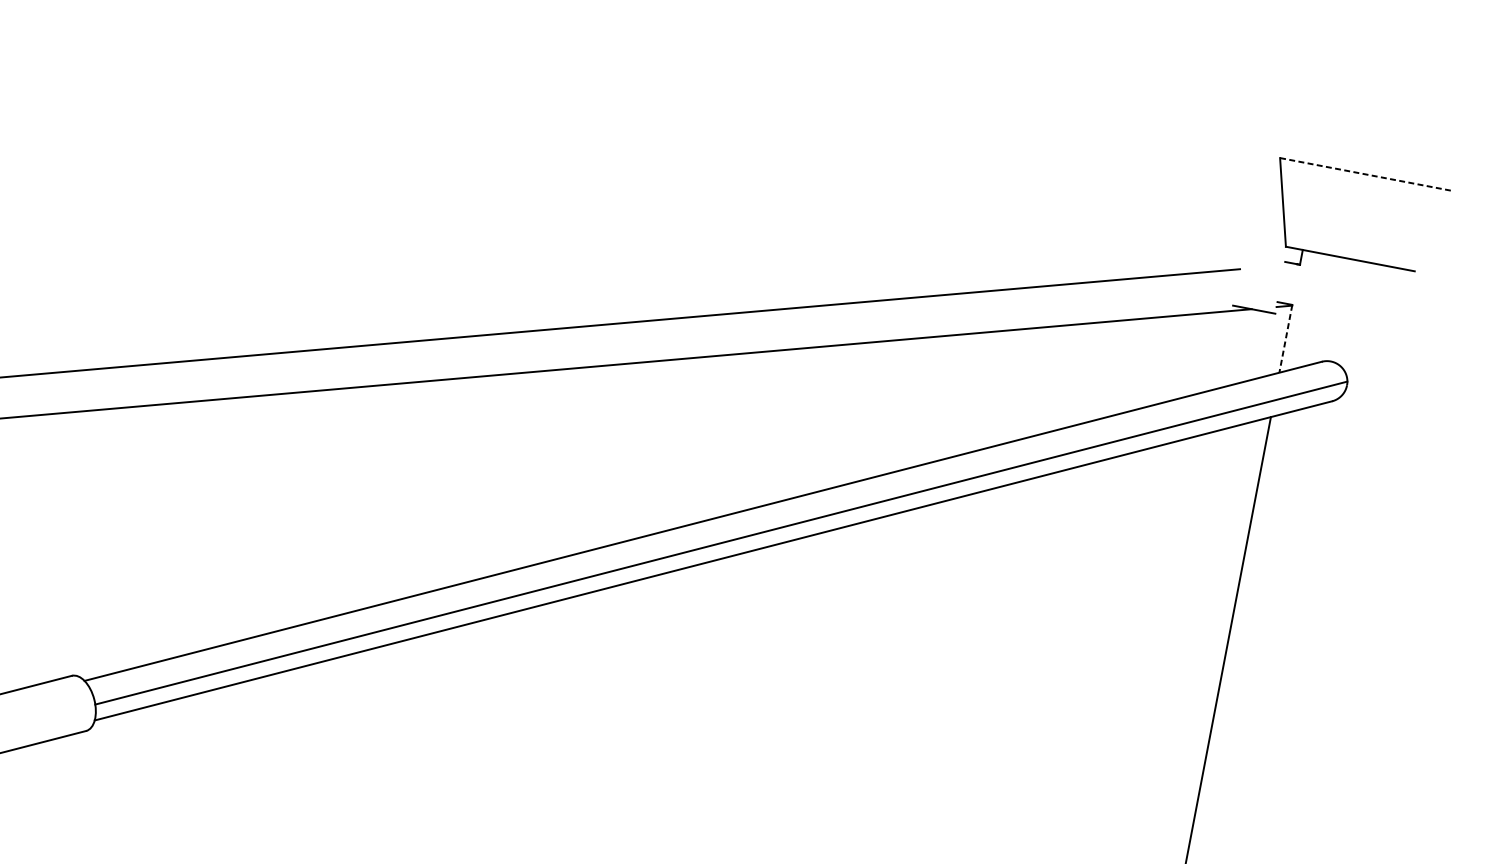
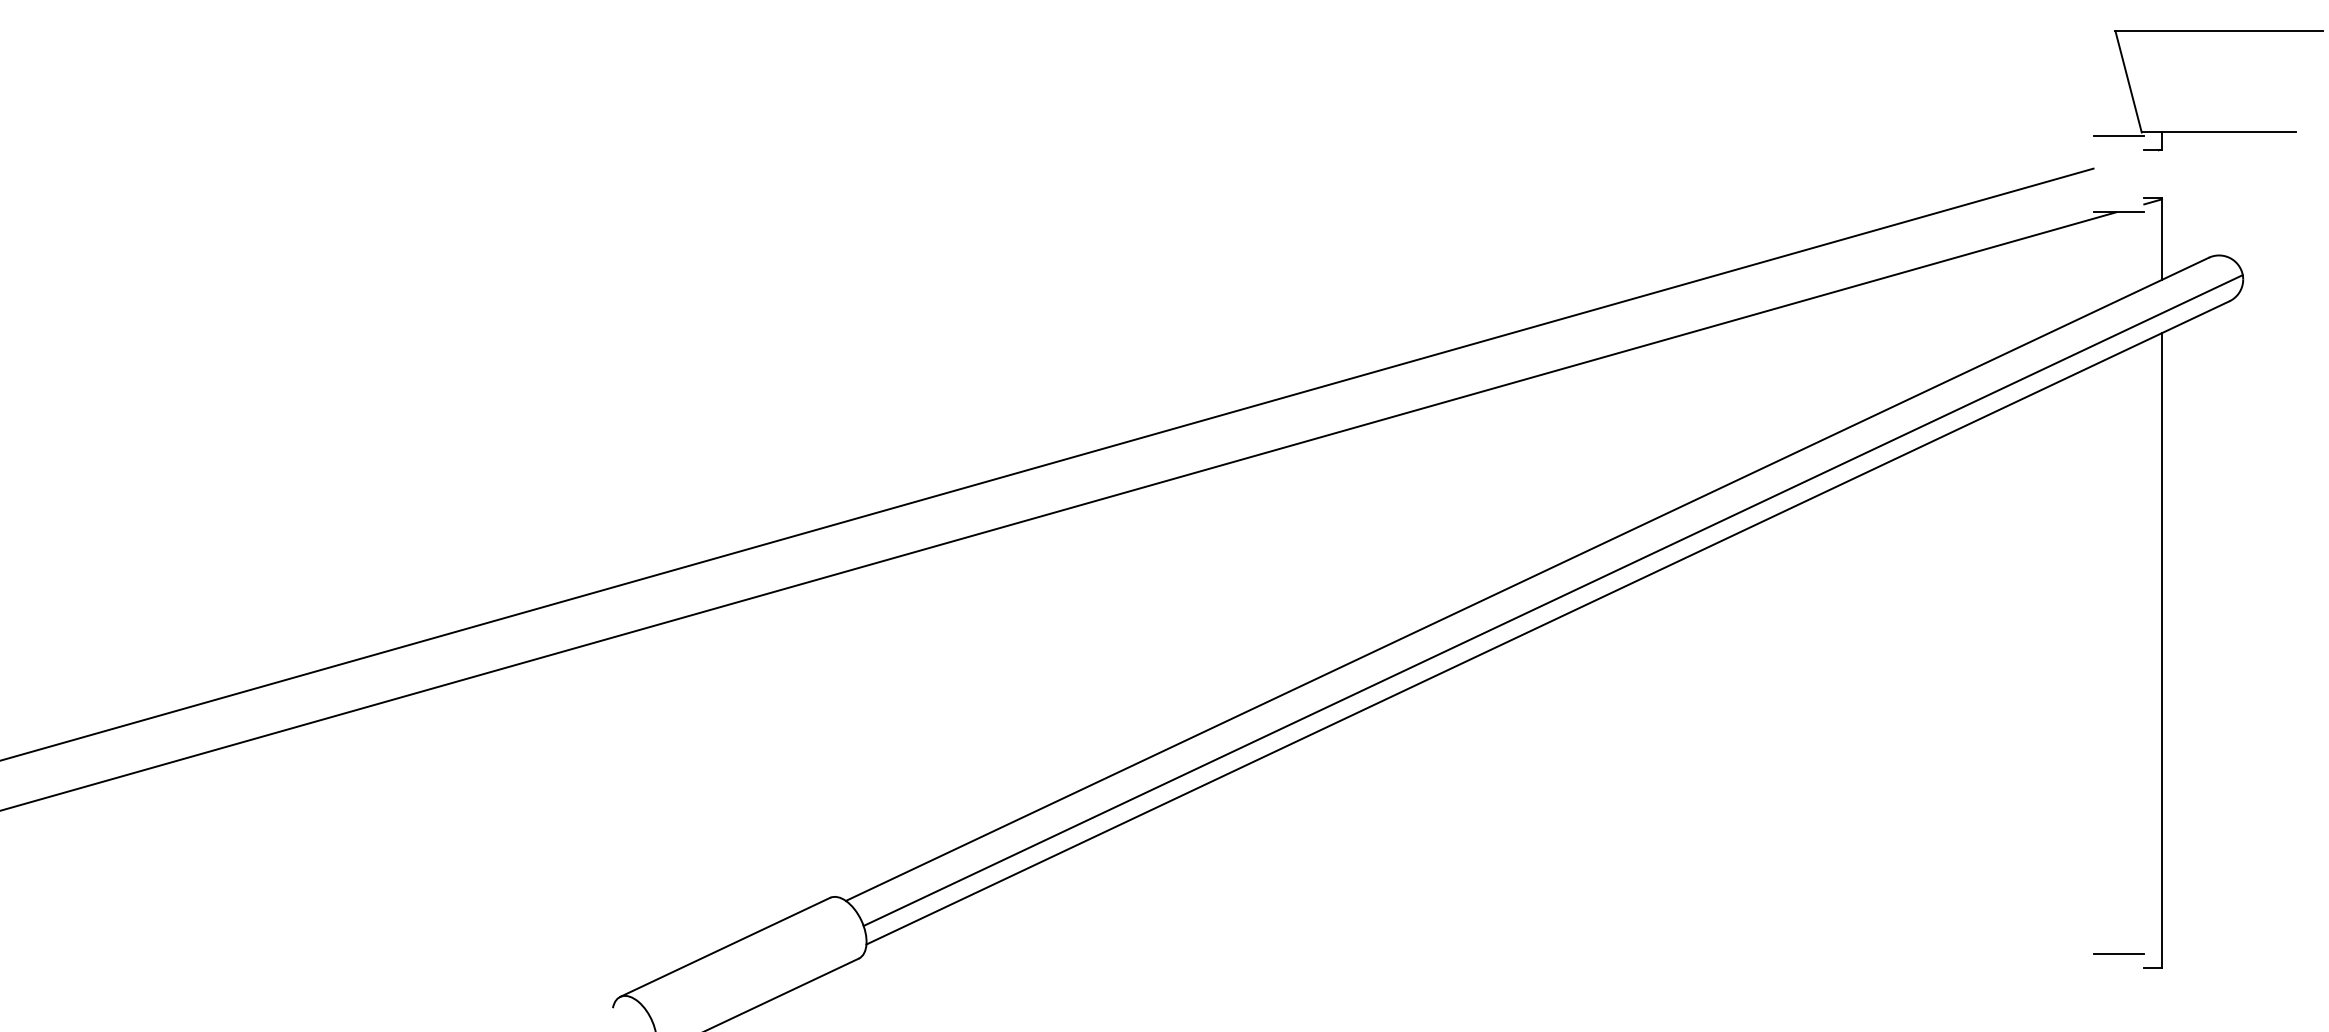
line: (1366, 174) -> (2219, 31), dashed -> solid
line: (1265, 246) -> (2118, 136), added
line: (1286, 339) -> (2162, 239), dashed -> solid

